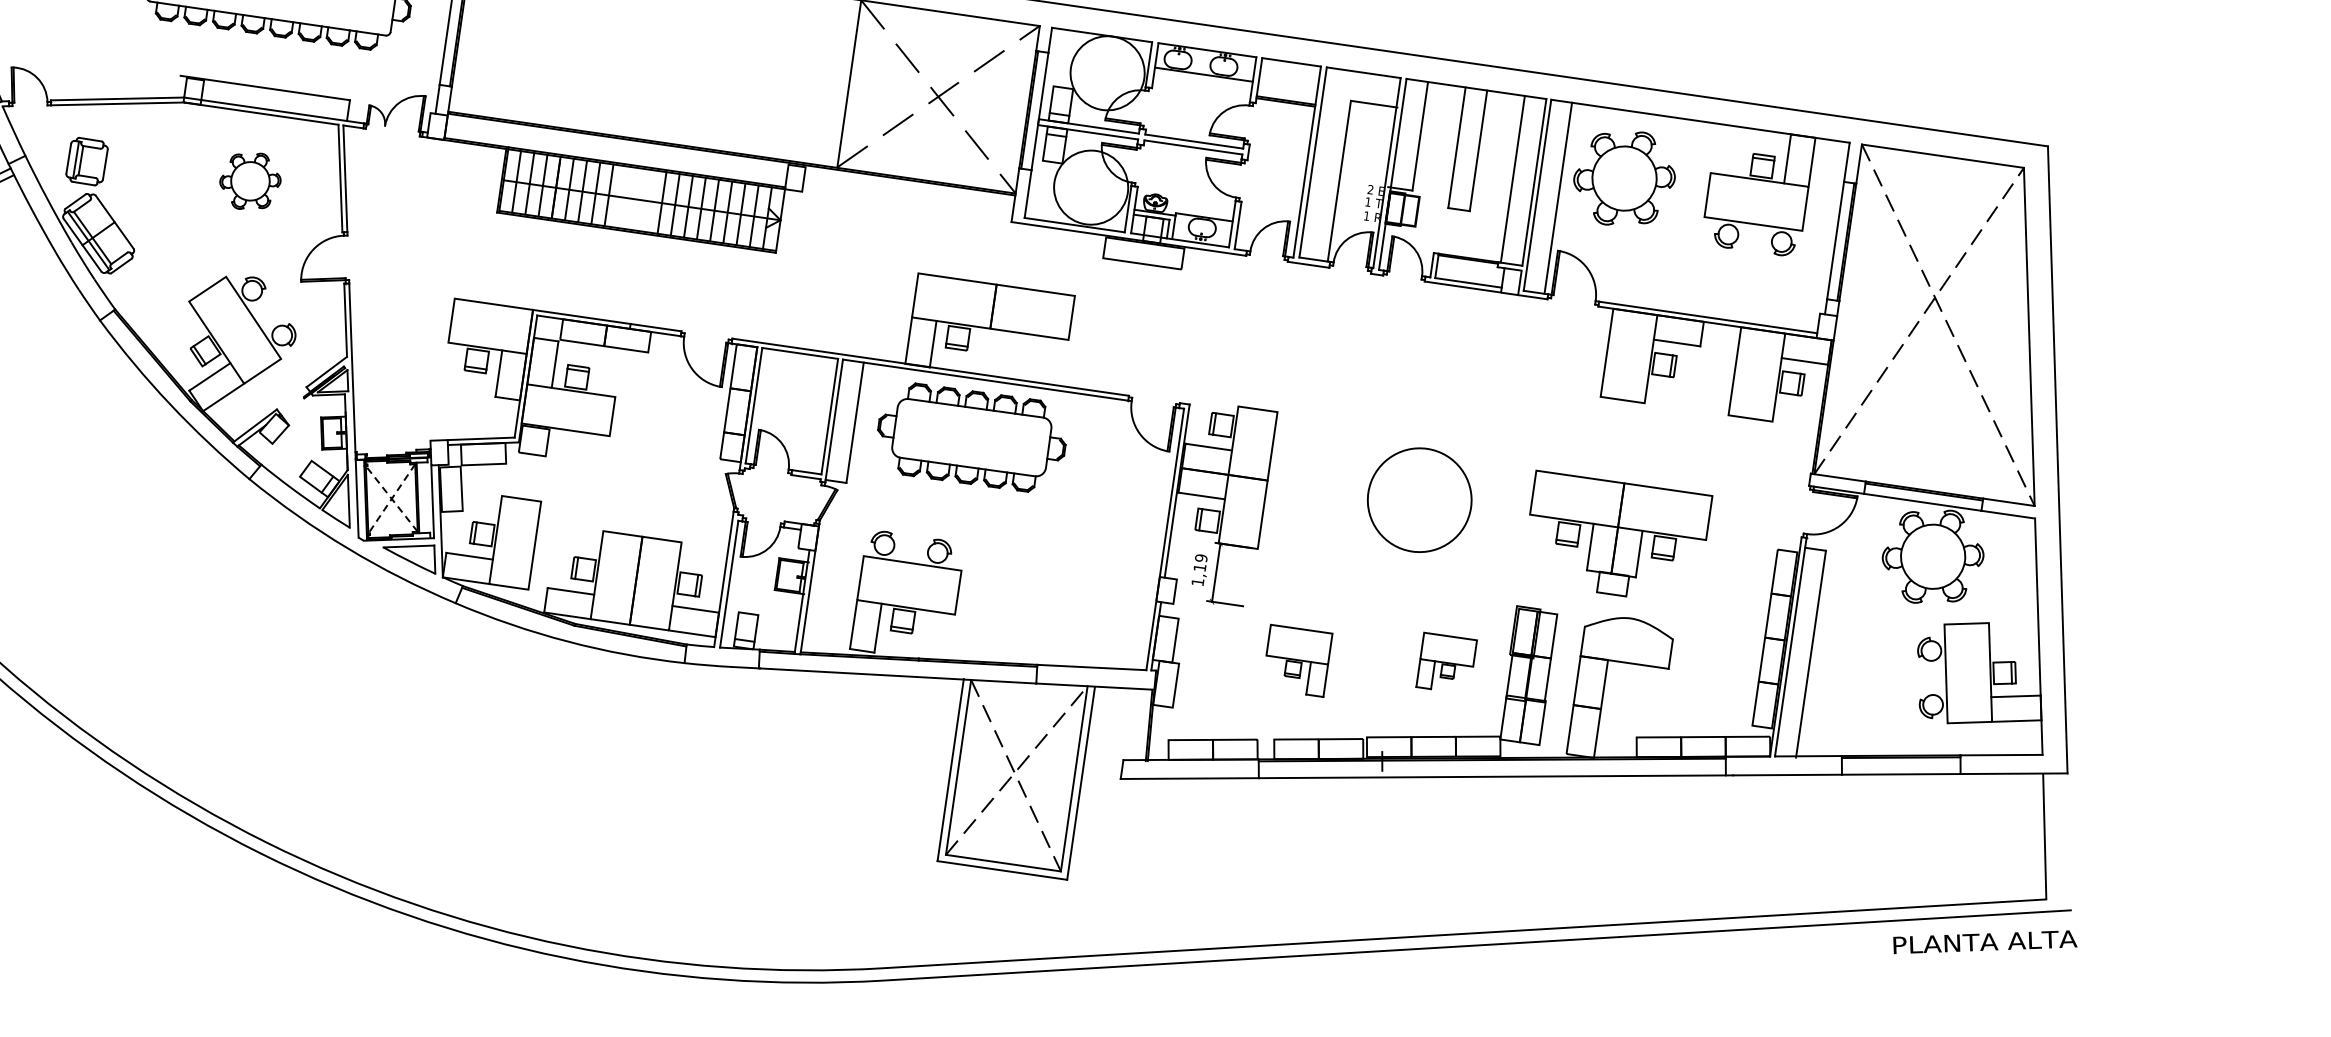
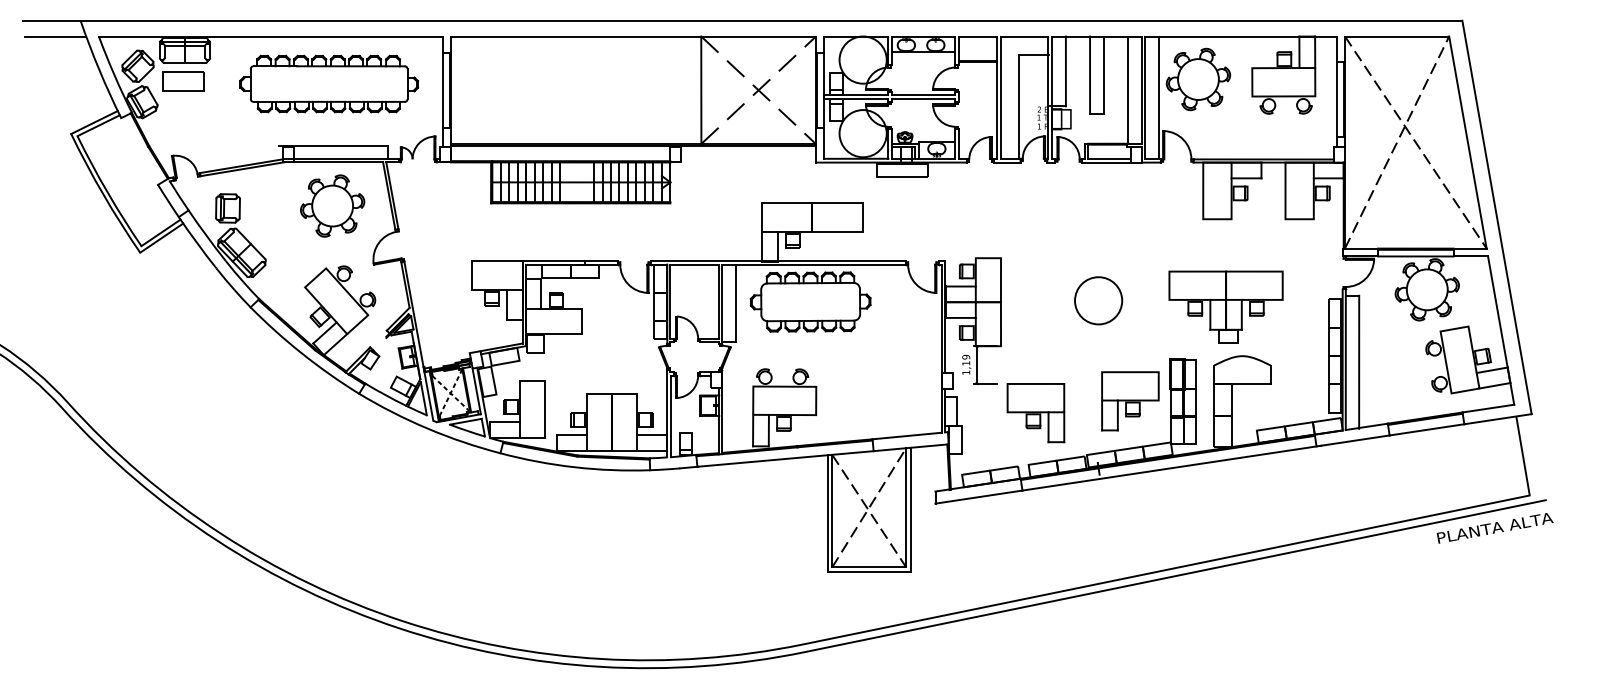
part: (250, 180) -> (332, 205), size x1.67
circle: (1419, 499) -> (1098, 300), size x0.71
part: (1296, 661) -> (1035, 413), size x1.43
part: (1446, 663) -> (1130, 401), size x1.67

